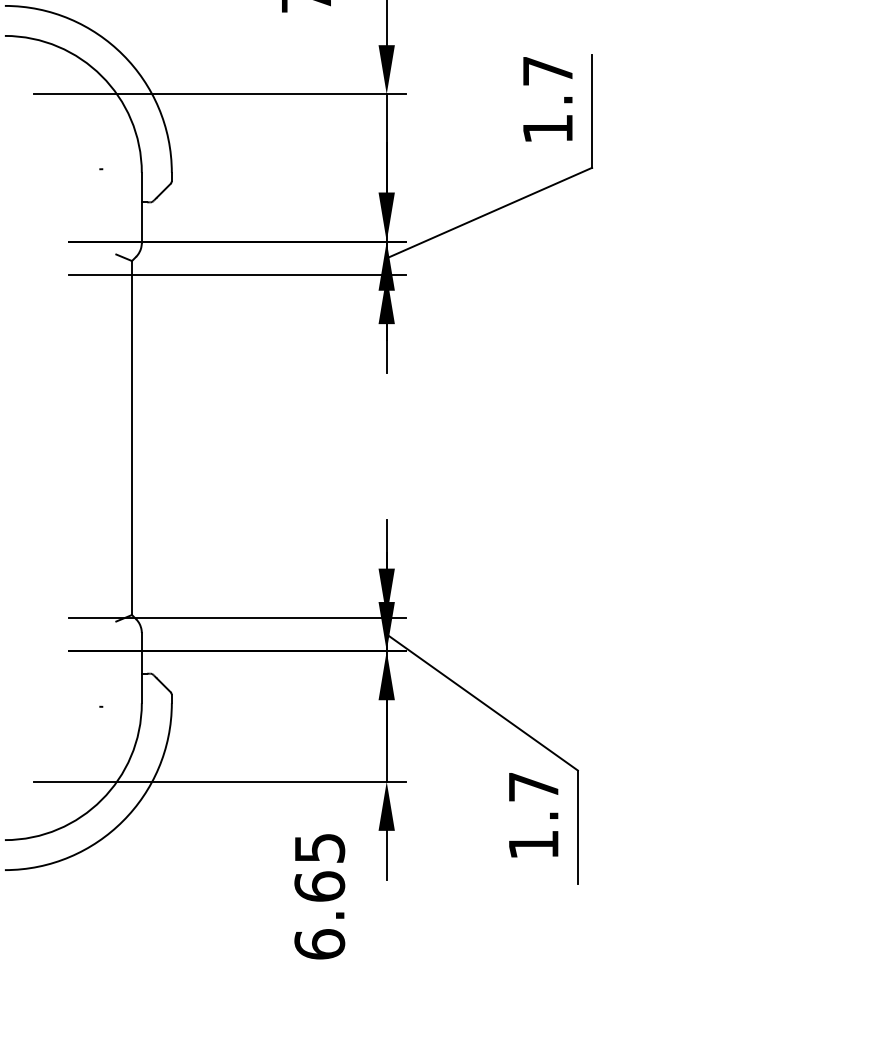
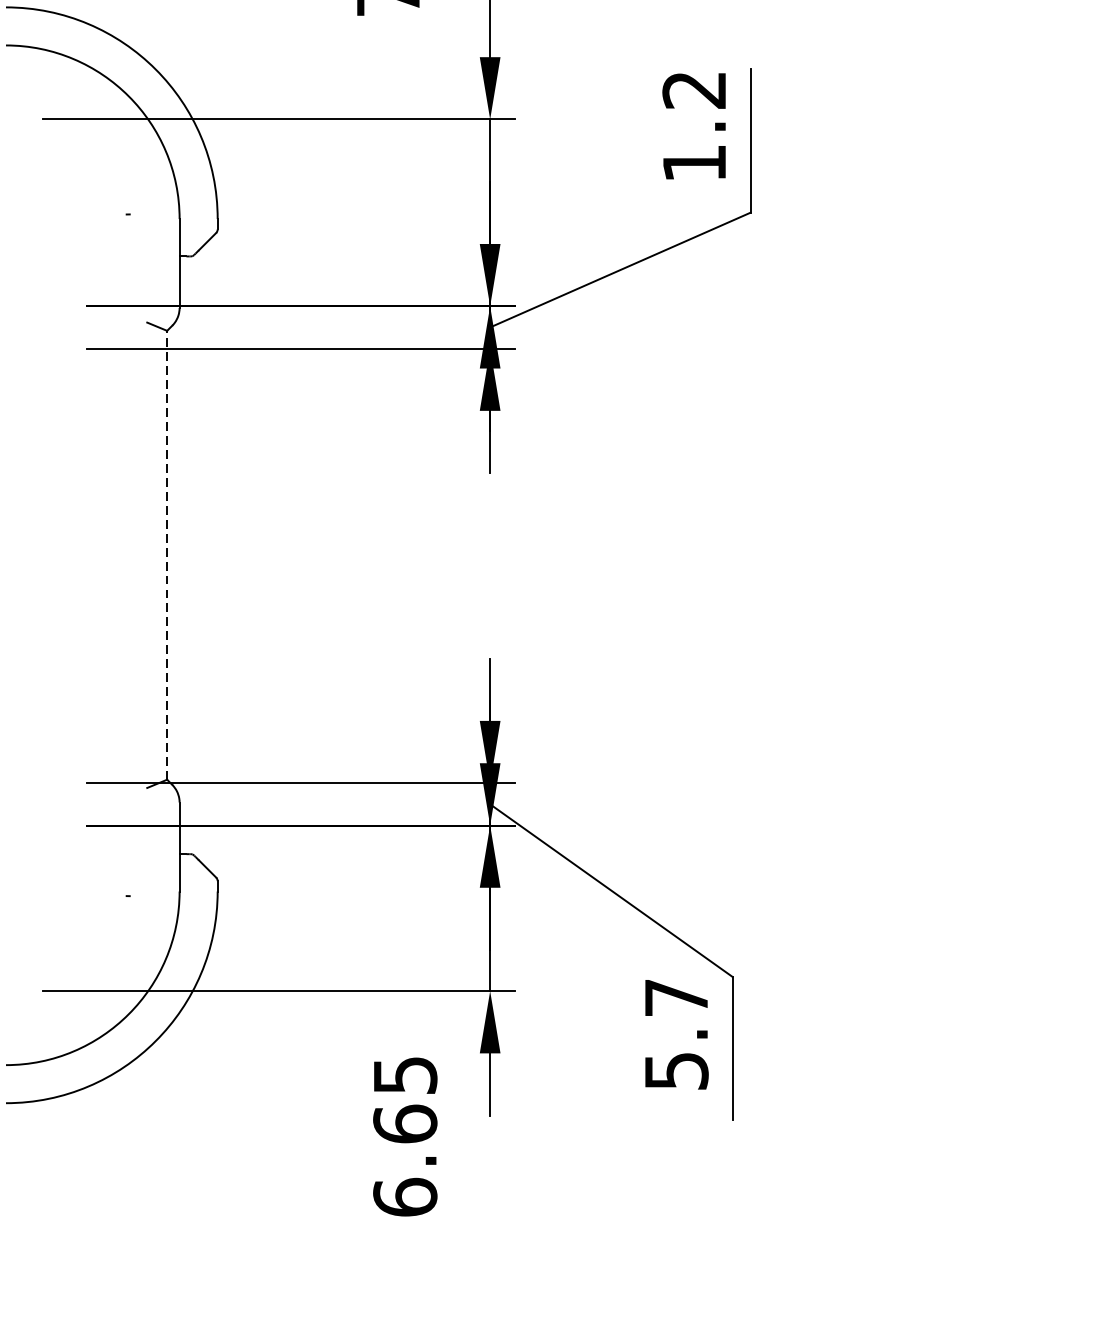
text: (547, 71) -> (694, 90), 1.7 -> 1.2
line: (132, 438) -> (167, 555), solid -> dashed
text: (534, 844) -> (677, 1070), 1.7 -> 5.7

